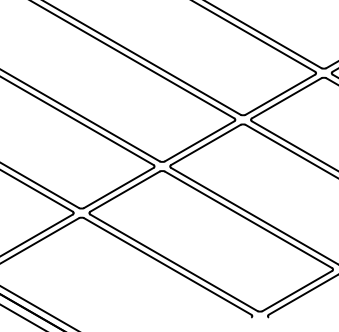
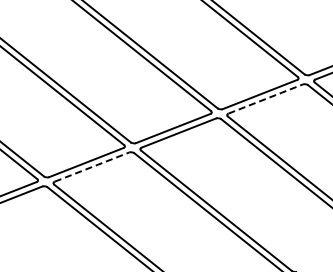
line: (286, 98) -> (265, 99), solid -> dashed
line: (125, 191) -> (92, 167), solid -> dashed

